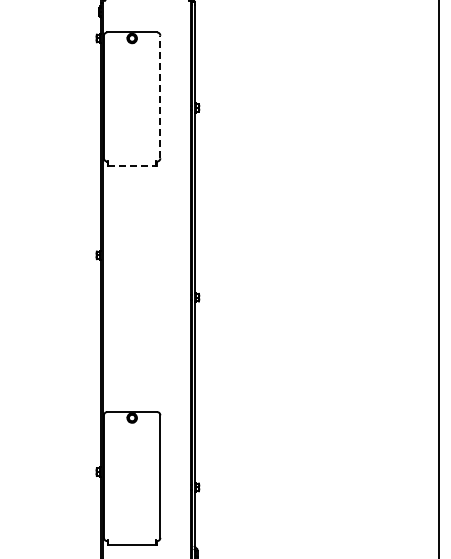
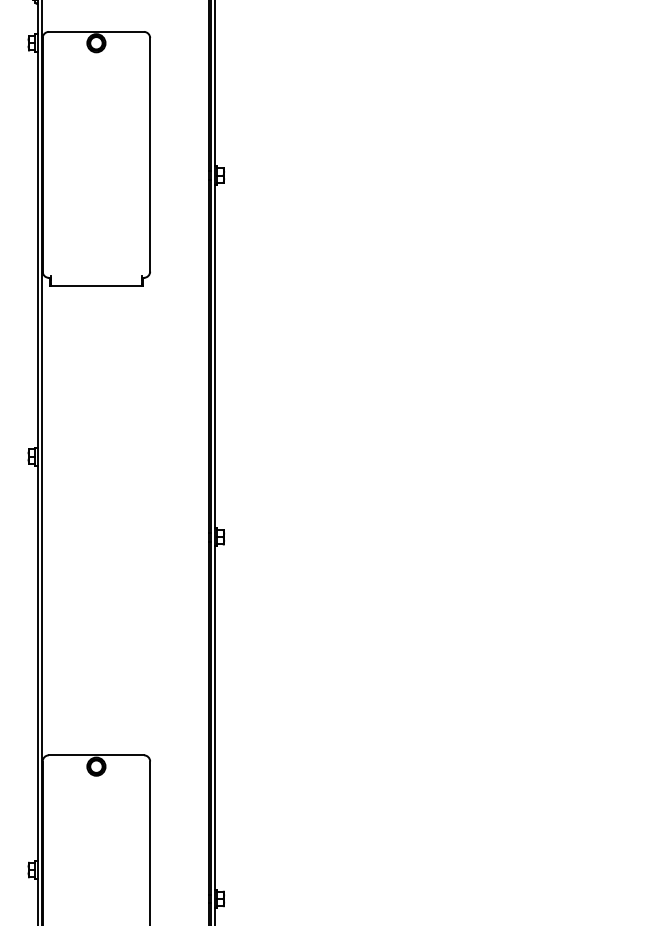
line: (160, 96) -> (150, 153), dashed -> solid
line: (132, 165) -> (97, 285), dashed -> solid

